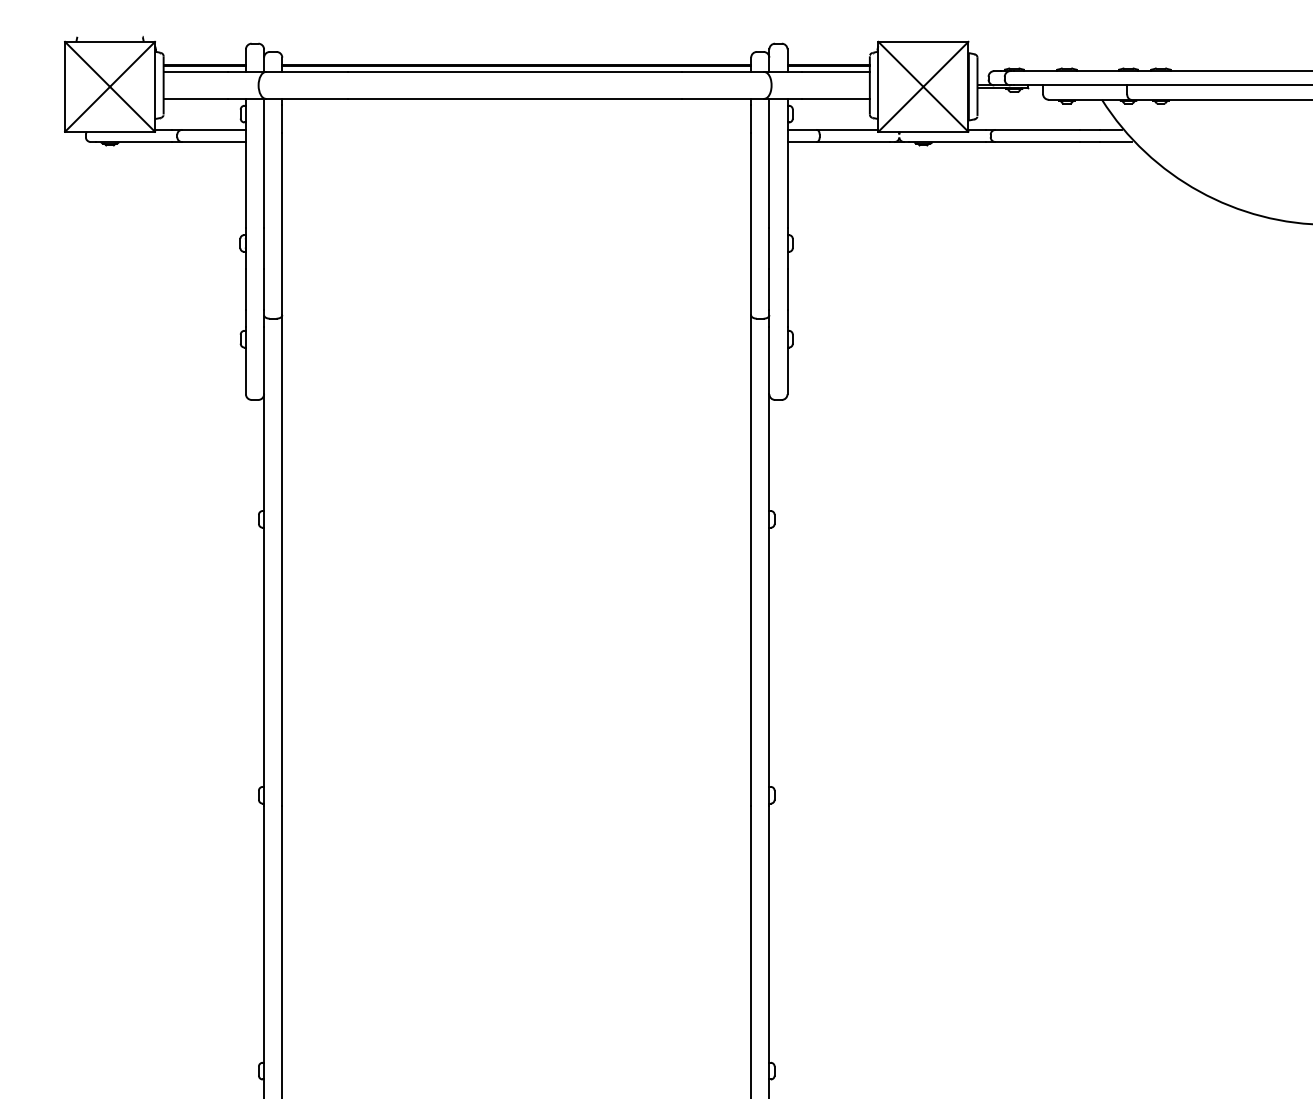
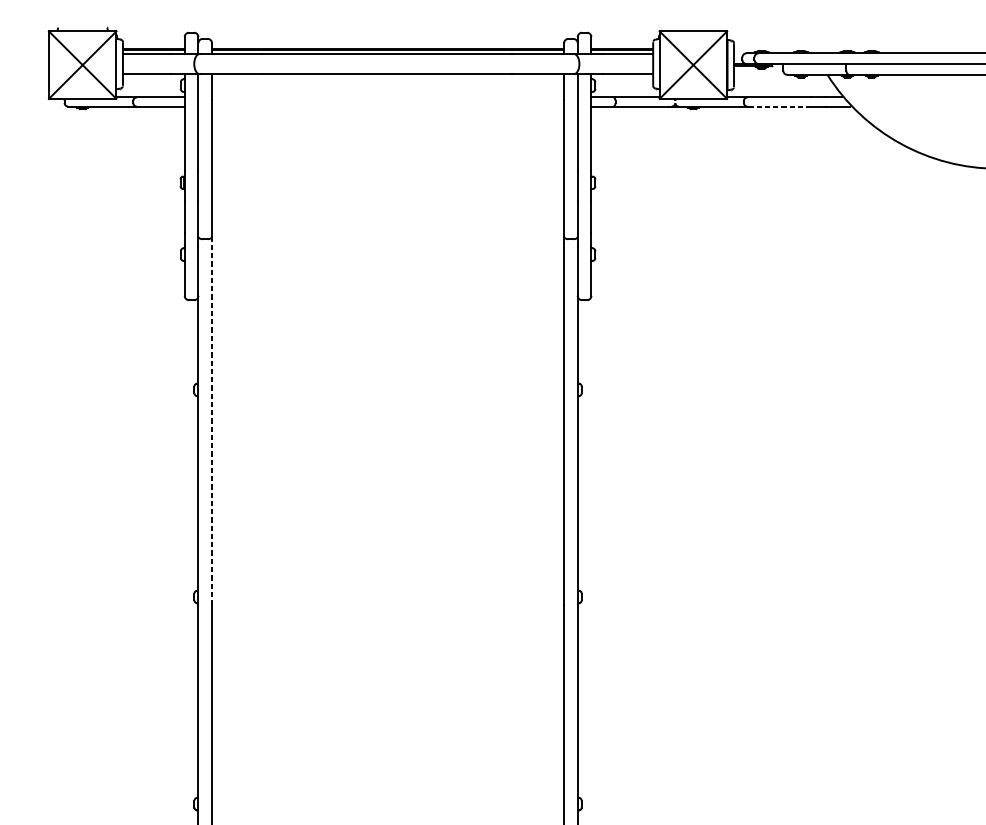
line: (1037, 142) -> (779, 106), solid -> dashed
line: (282, 561) -> (212, 421), solid -> dashed

